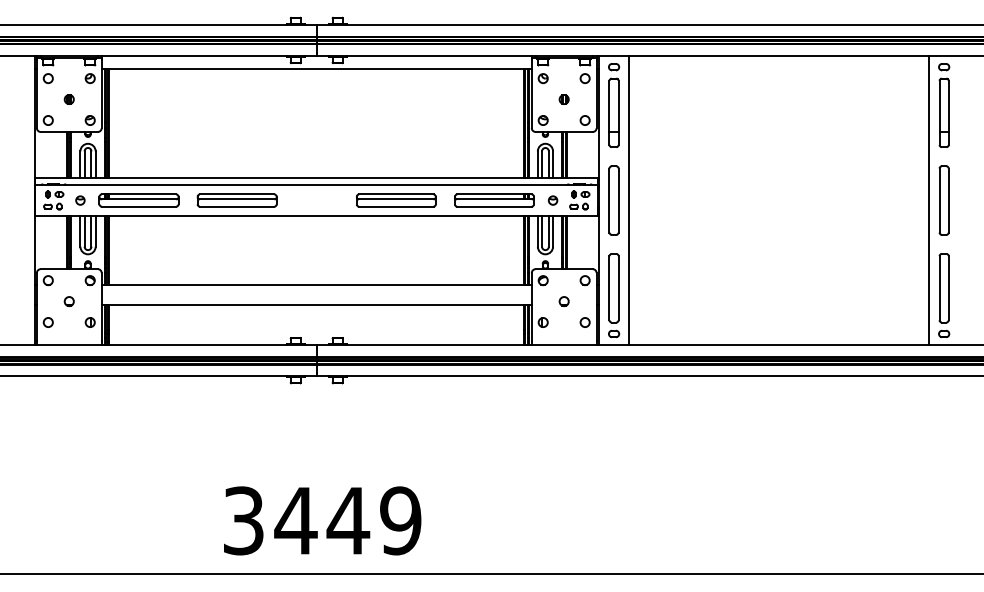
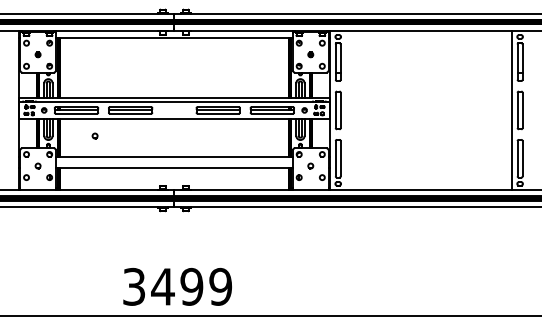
line: (629, 200) -> (346, 110), removed
part: (171, 246) -> (94, 135), added
text: (347, 520) -> (191, 286), 3449 -> 3499

